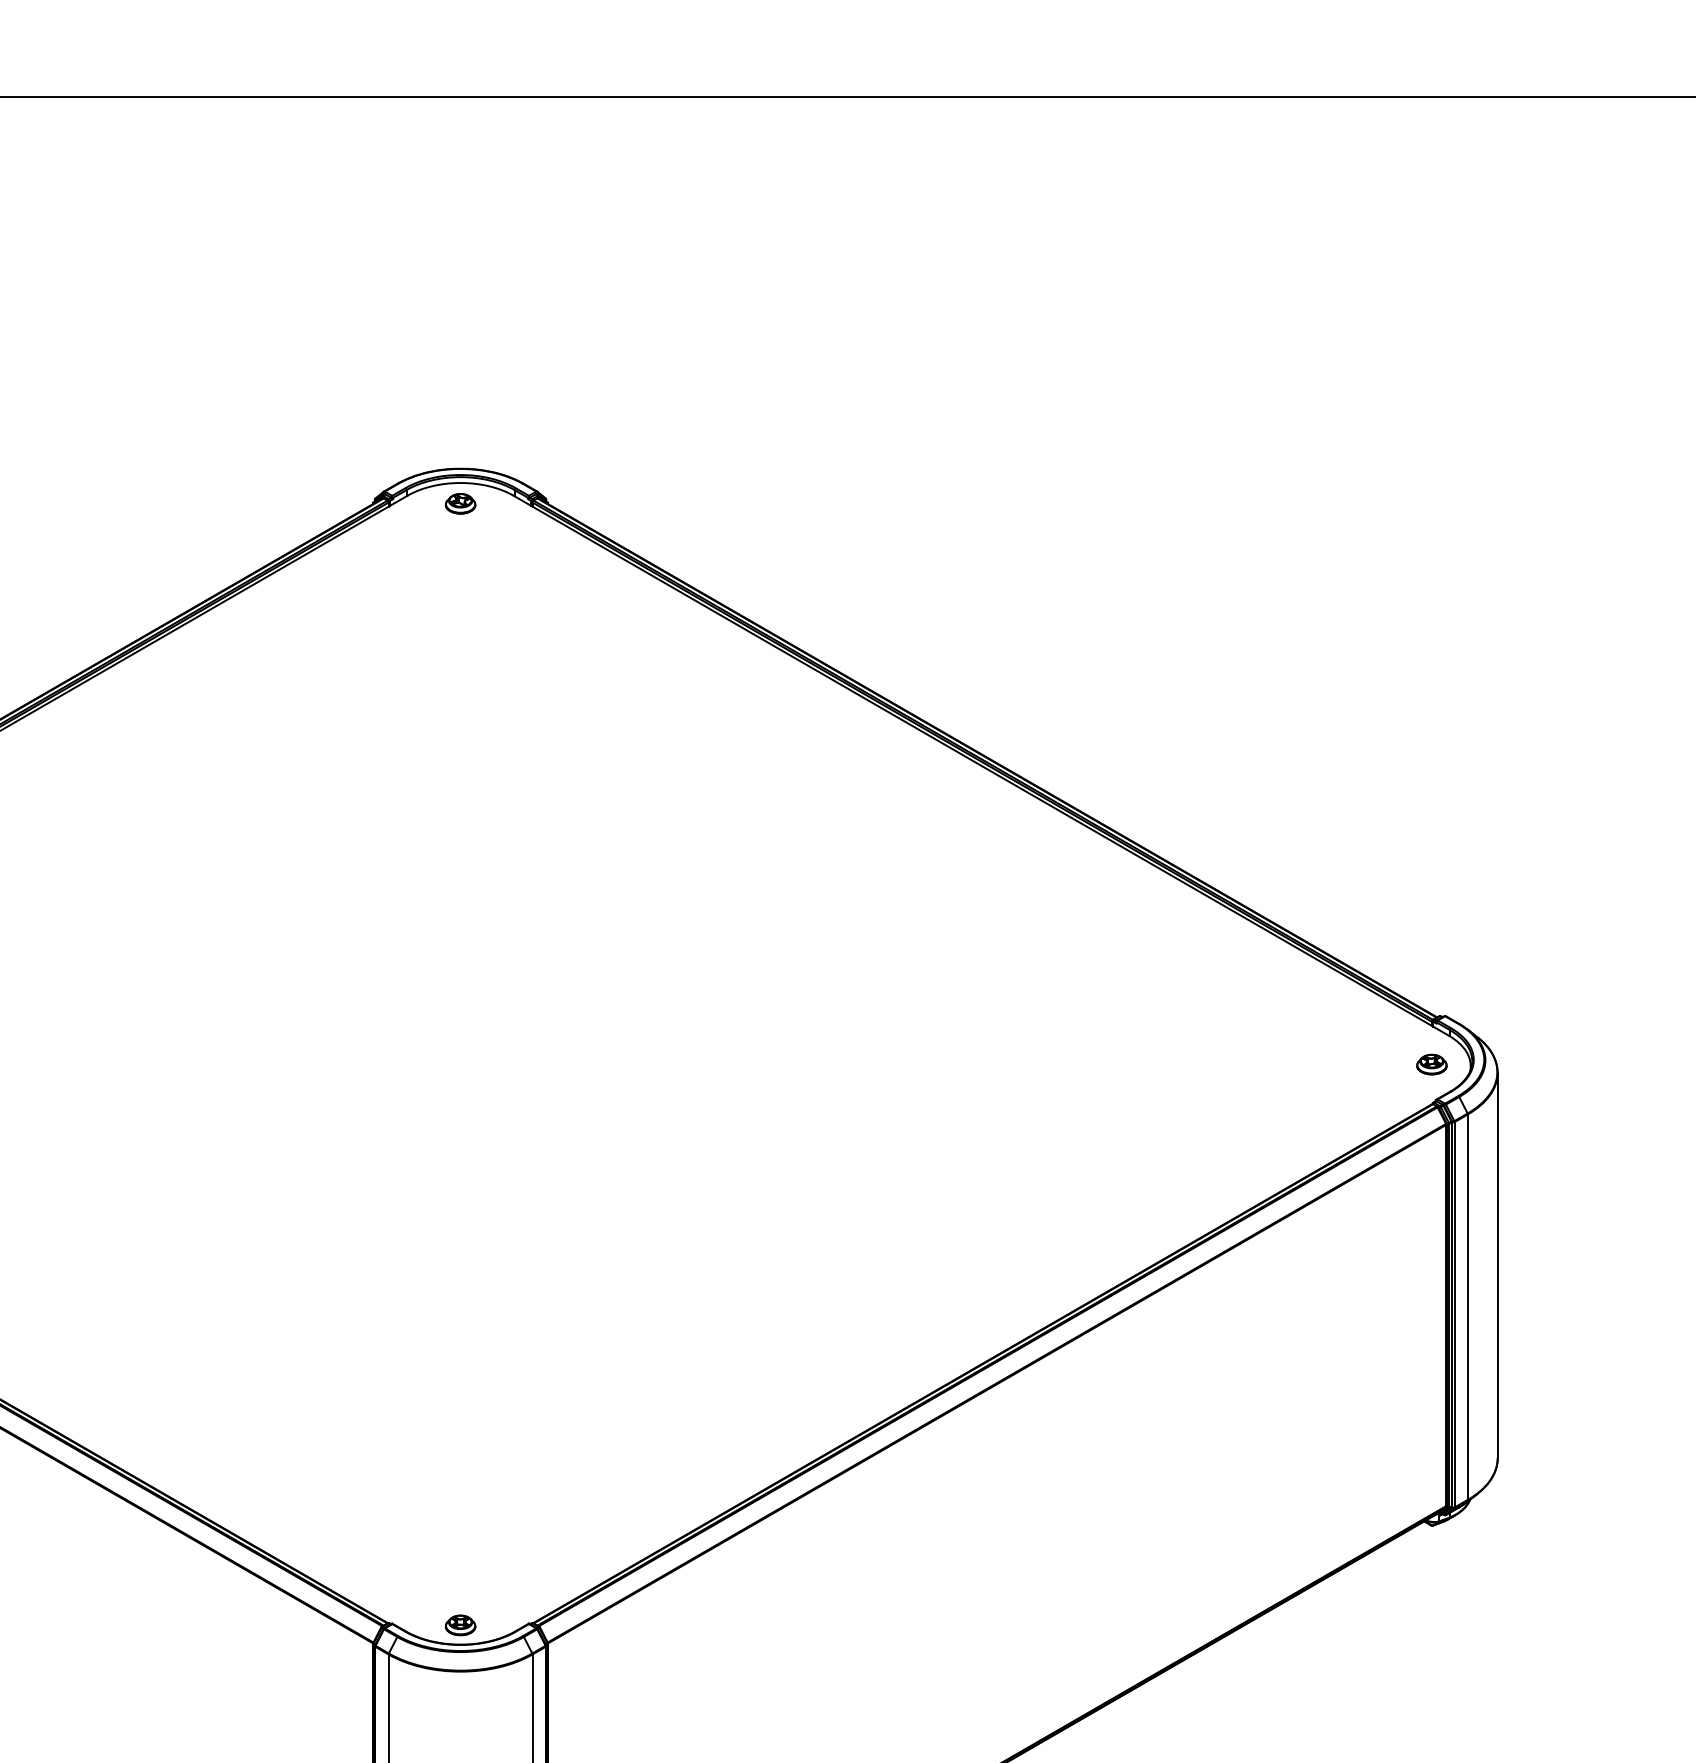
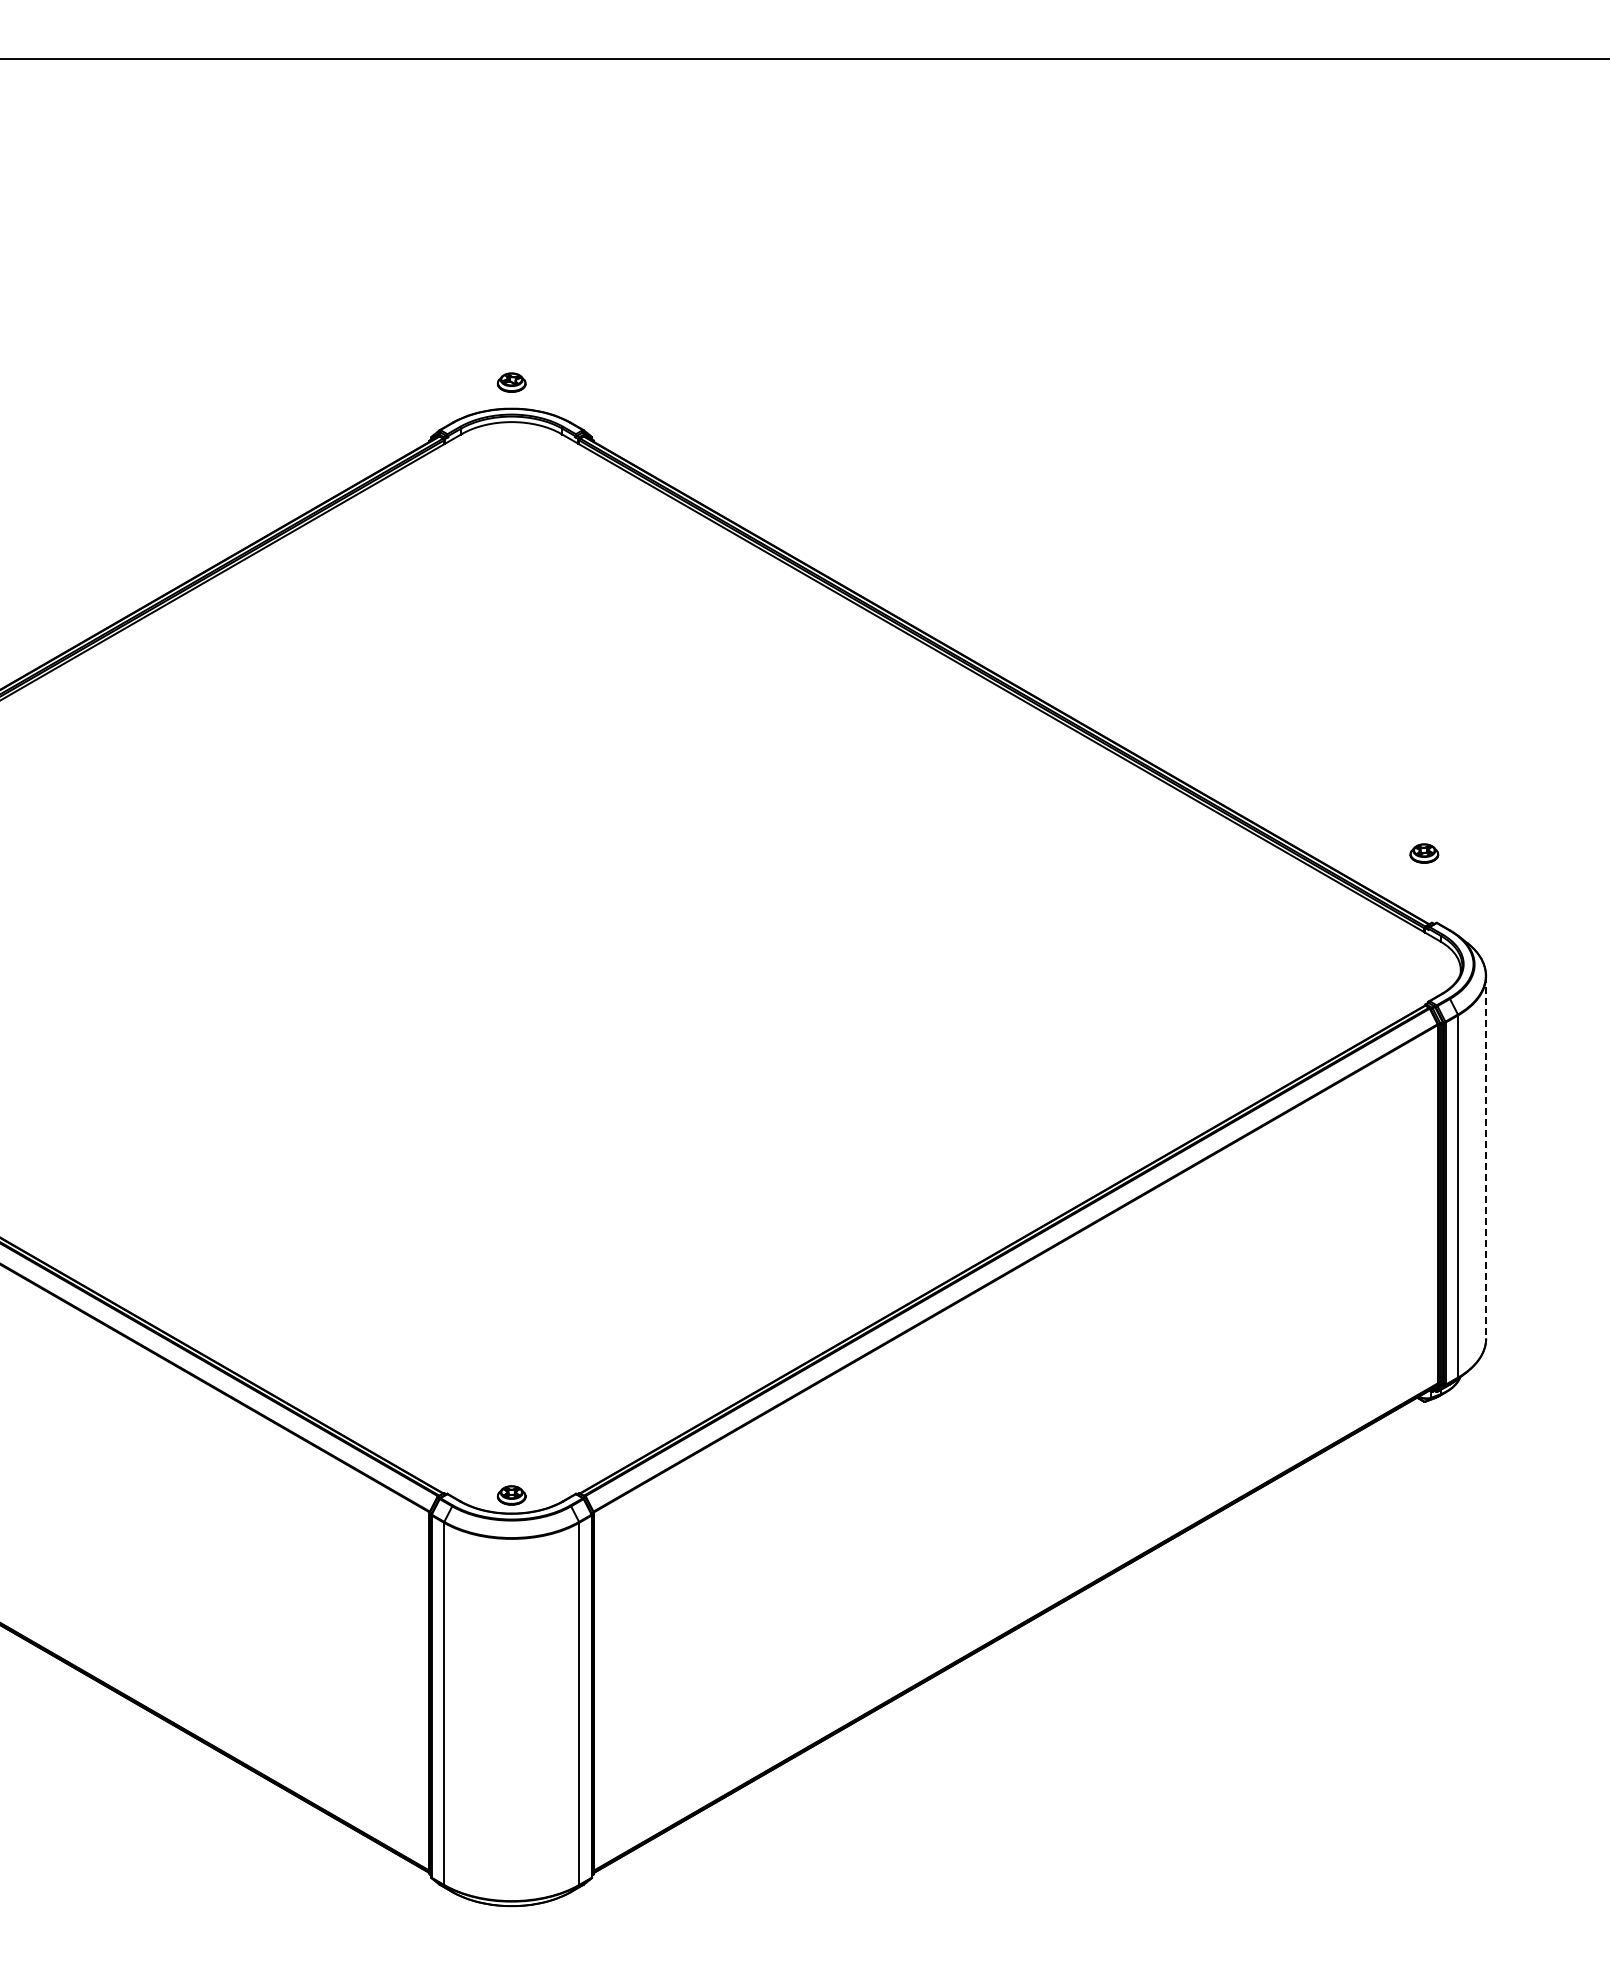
part: (460, 503) -> (511, 382), moved
part: (1432, 1064) -> (1424, 853), moved
line: (1498, 1265) -> (1486, 1157), solid -> dashed

